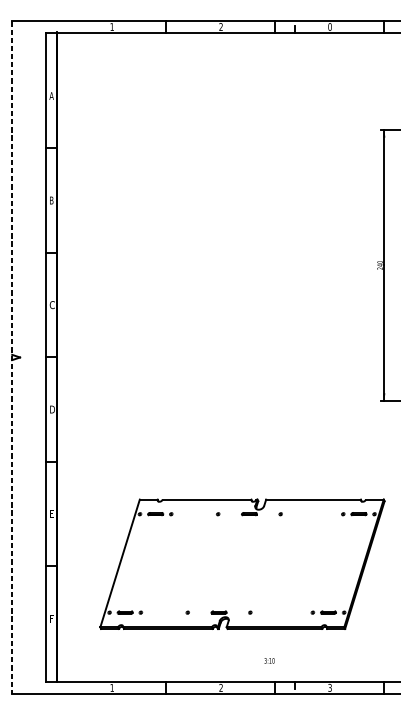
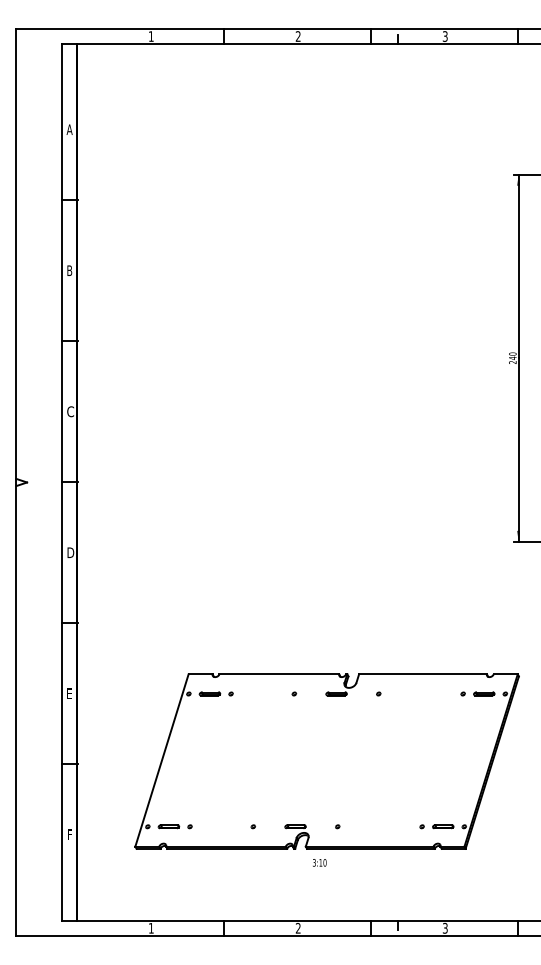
text: (329, 26) -> (444, 36), 0 -> 3
line: (12, 357) -> (16, 482), dashed -> solid
text: (269, 660) -> (319, 862), moved

